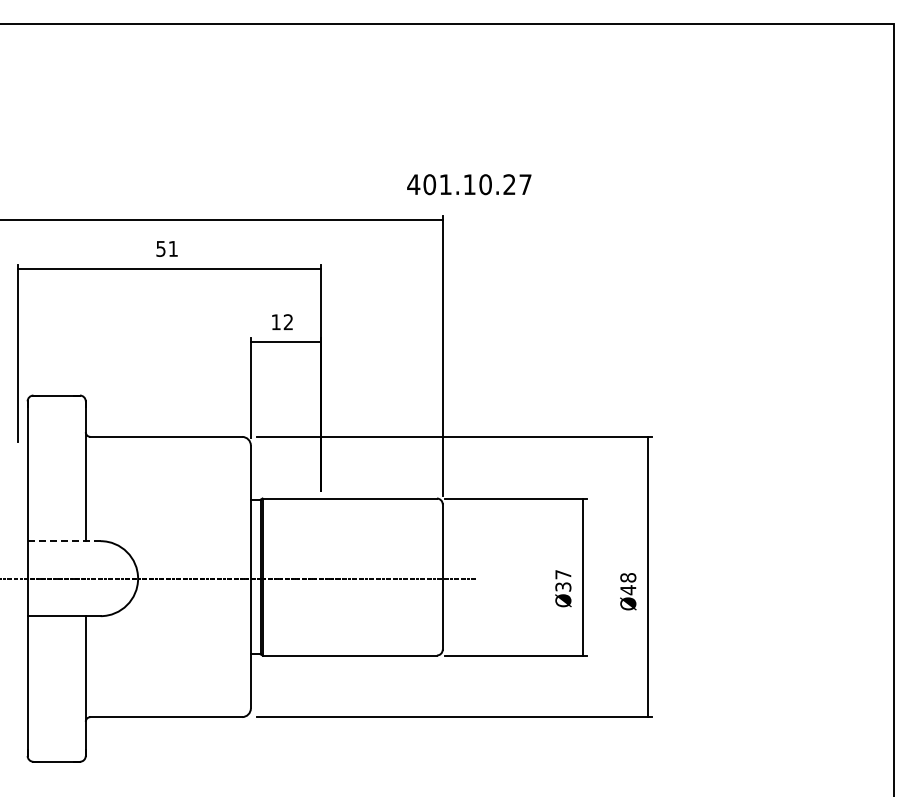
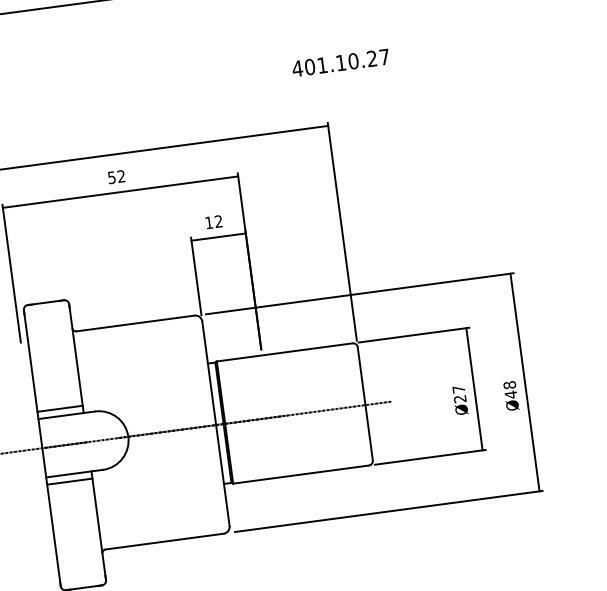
text: (469, 184) -> (340, 62), moved
text: (172, 248) -> (120, 176), 51 -> 52
line: (56, 531) -> (59, 408), added
line: (63, 541) -> (66, 415), dashed -> solid
text: (563, 586) -> (460, 398), Ø37 -> Ø27
line: (56, 625) -> (69, 481), added

